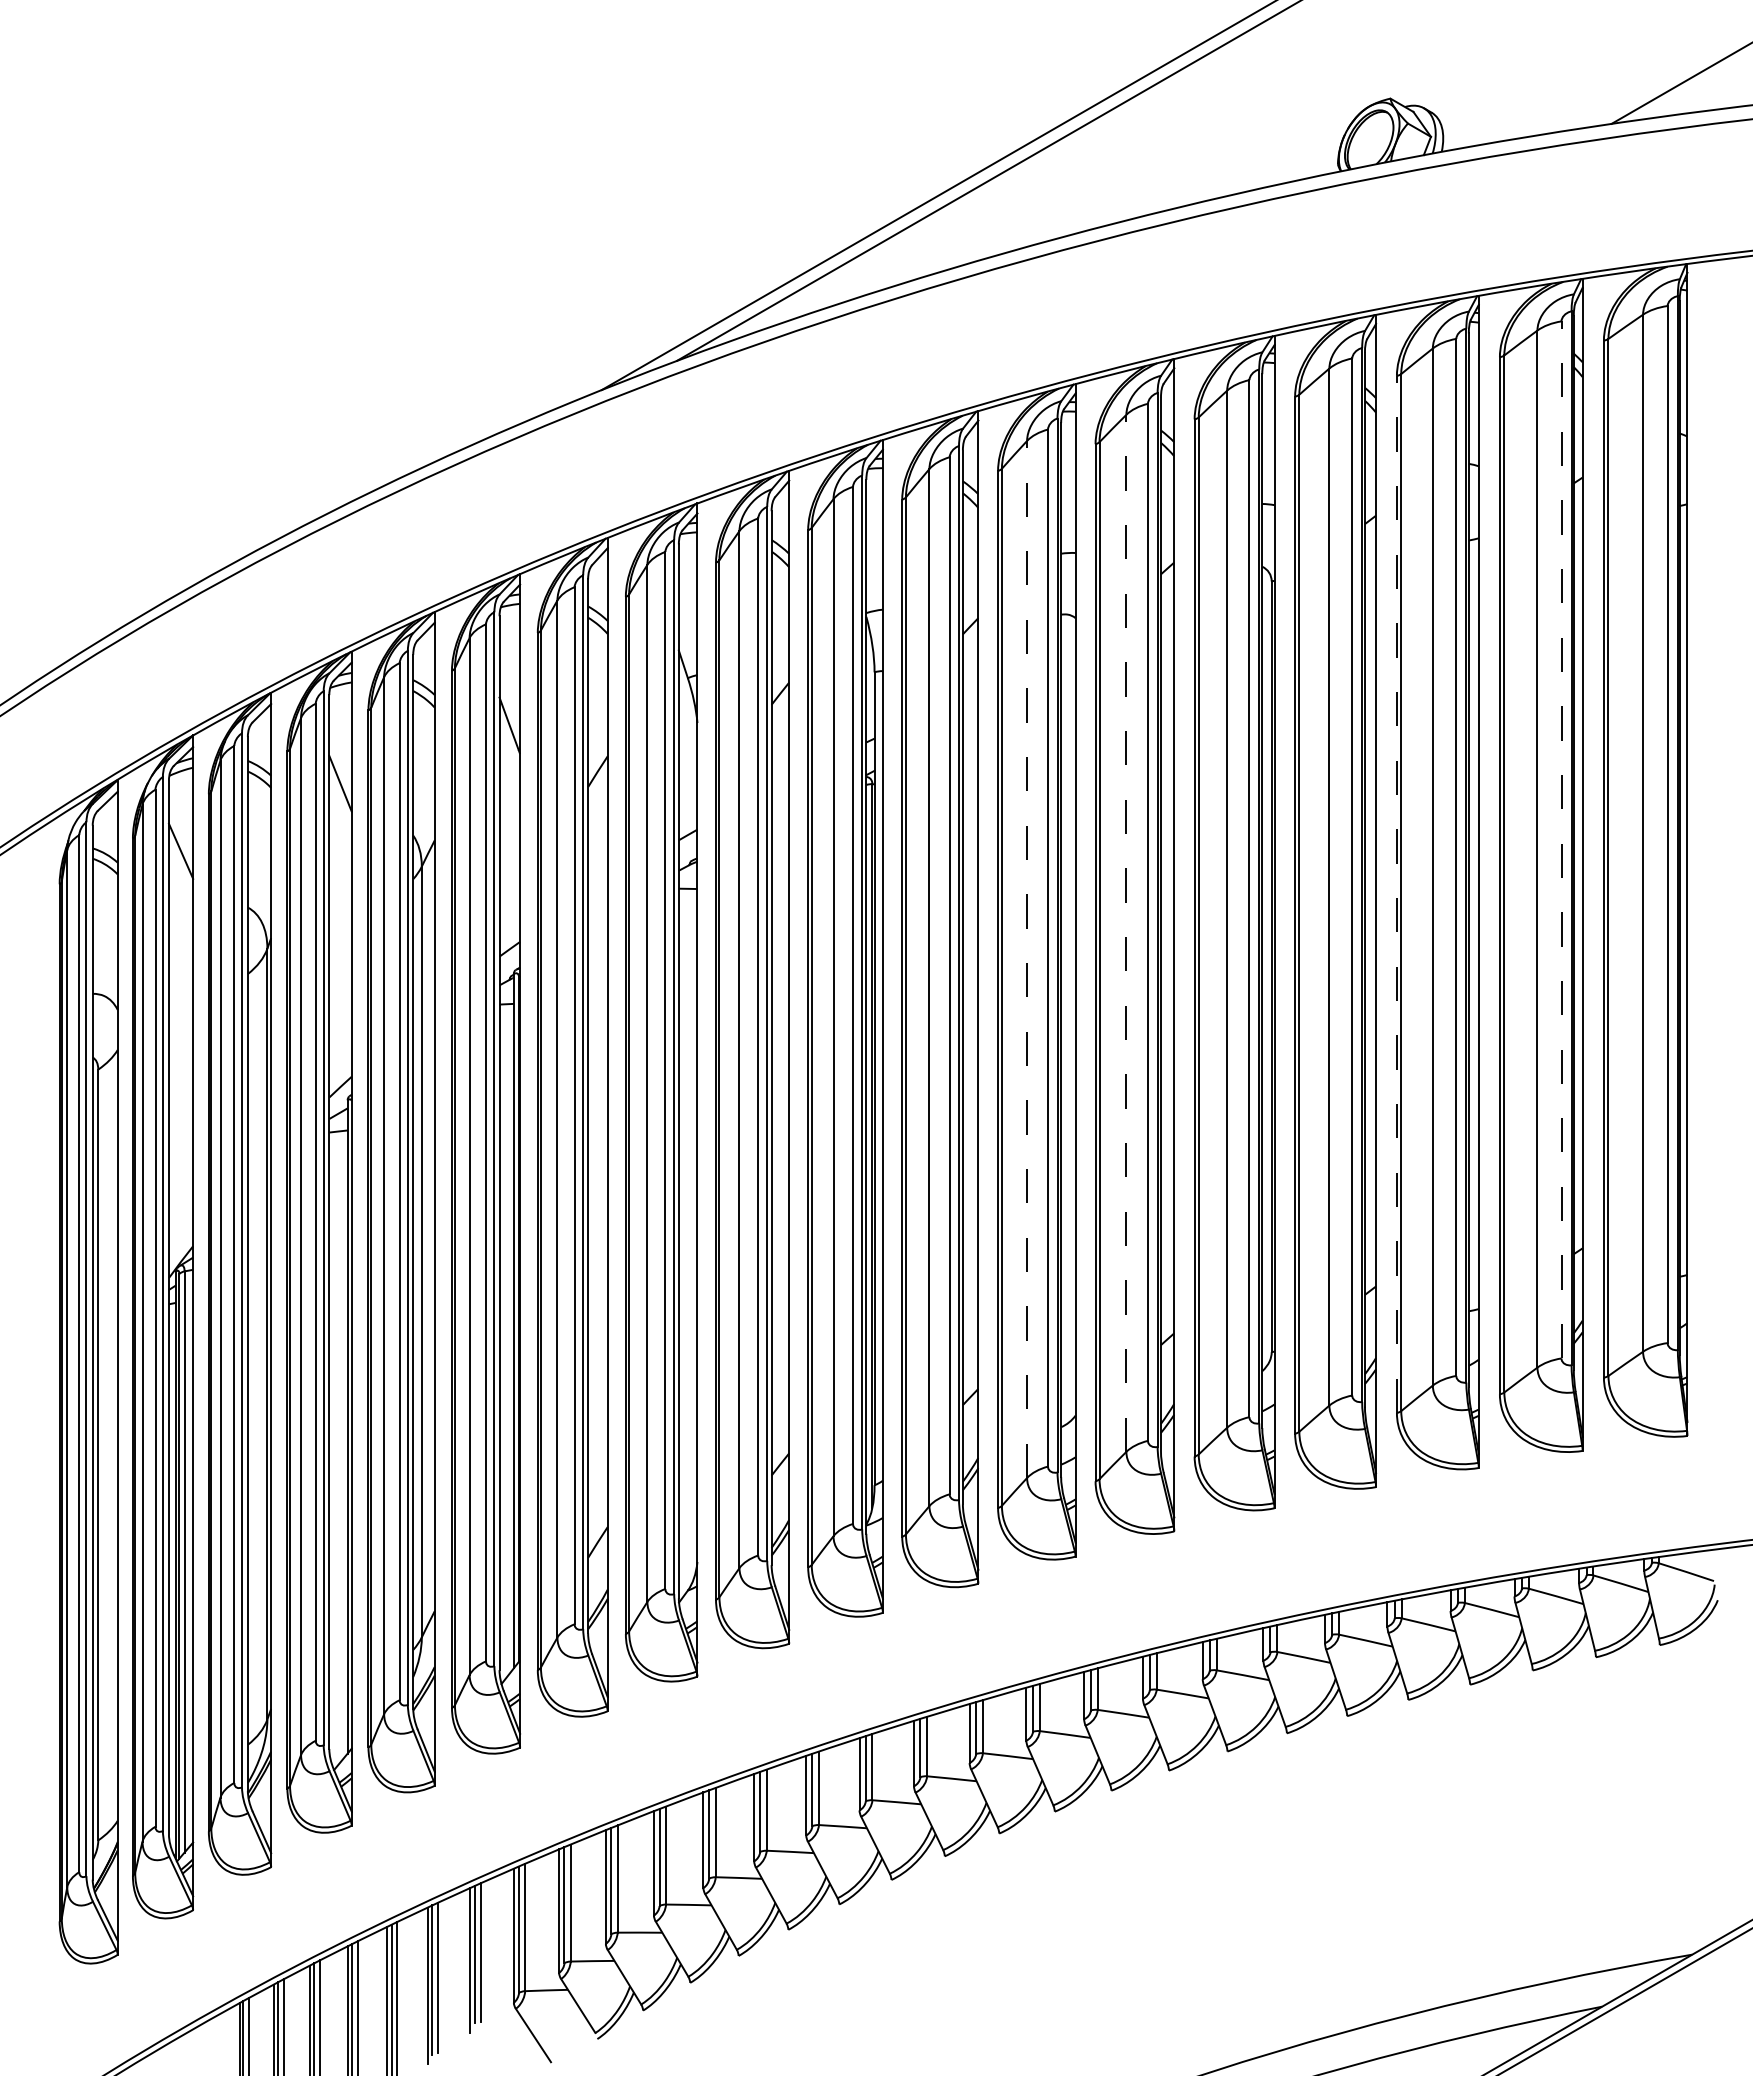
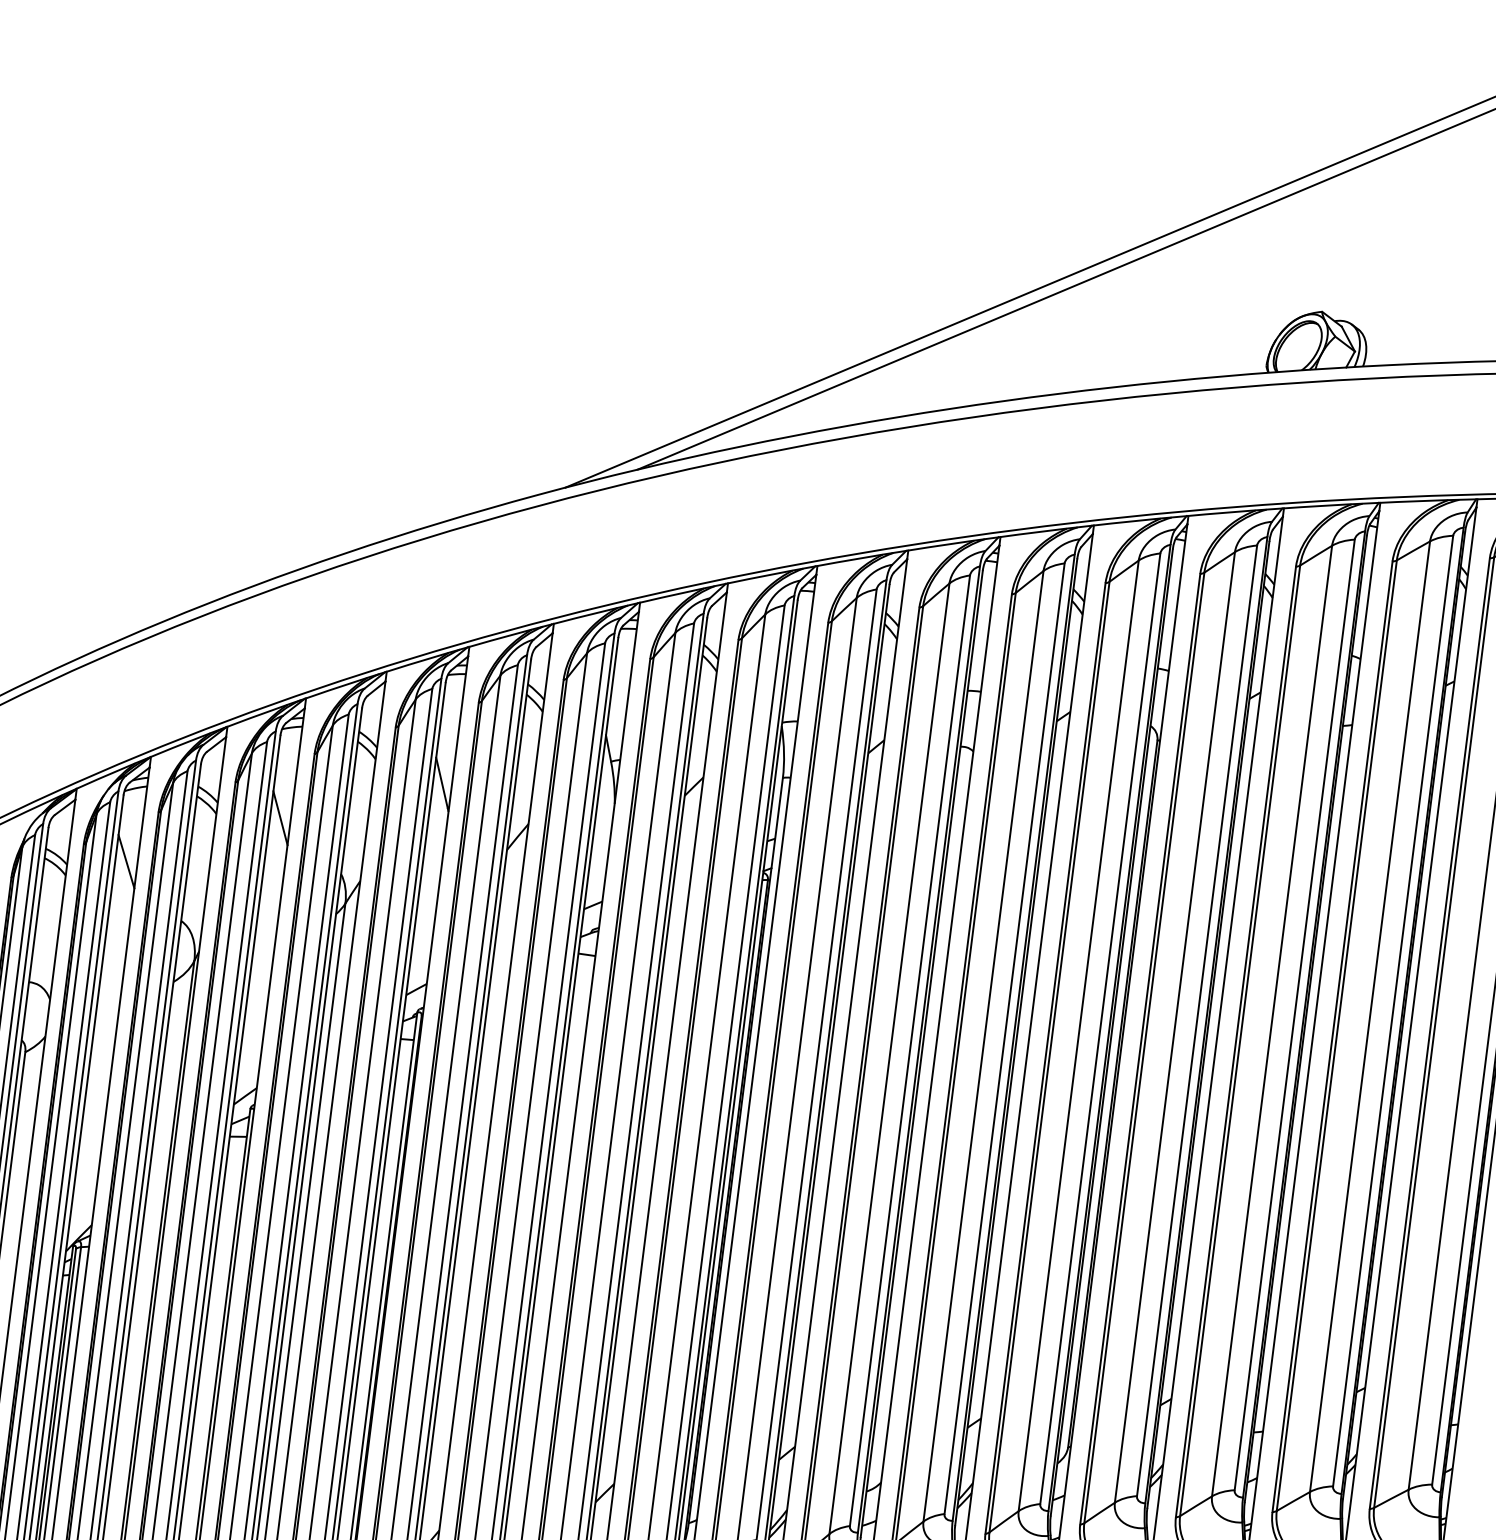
line: (1561, 839) -> (1393, 1010), dashed -> solid
line: (1396, 894) -> (1235, 1042), dashed -> solid
line: (1126, 933) -> (983, 1046), dashed -> solid
line: (1027, 959) -> (889, 1058), dashed -> solid

